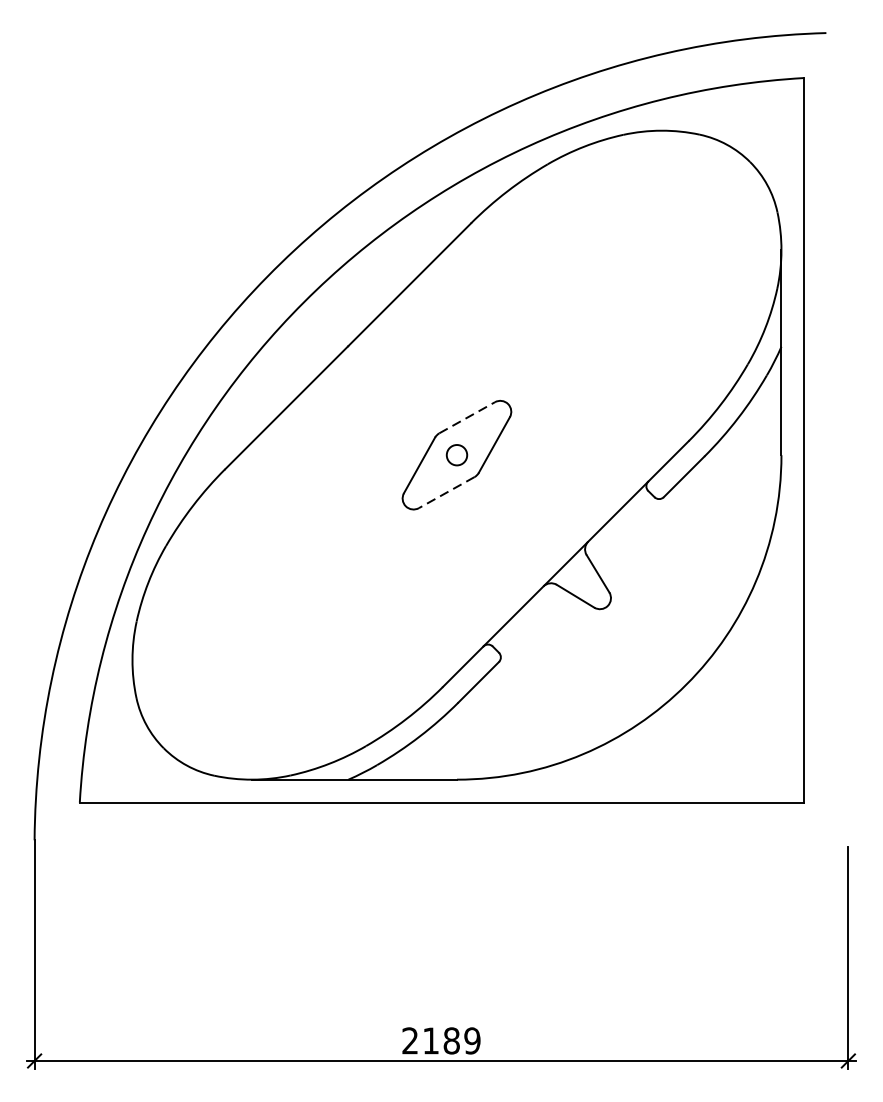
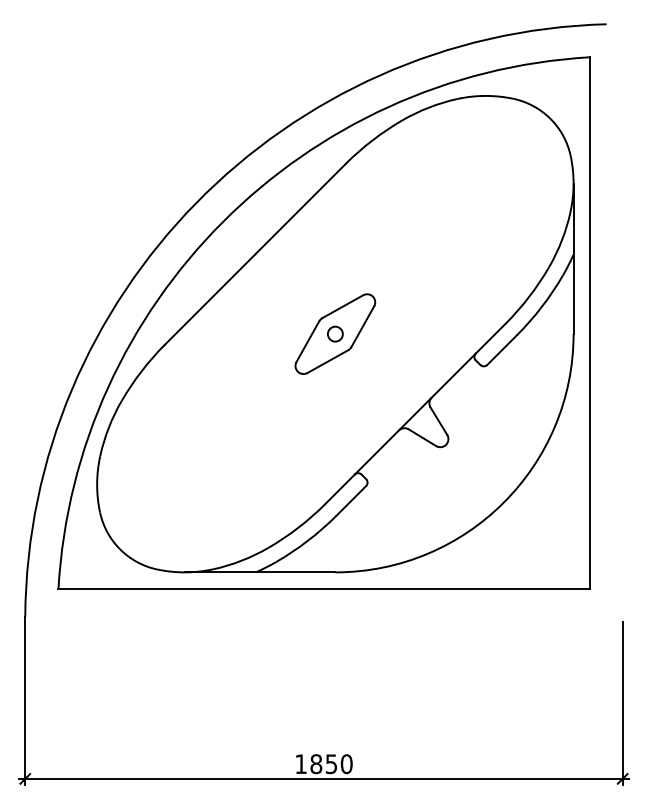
line: (468, 417) -> (343, 306), dashed -> solid
line: (446, 492) -> (327, 361), dashed -> solid
text: (440, 1041) -> (323, 764), 2189 -> 1850

